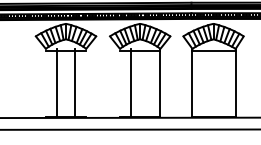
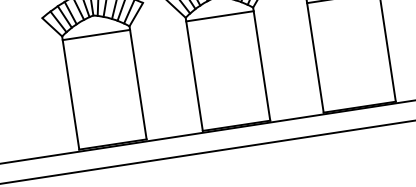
line: (56, 82) -> (70, 92), moved
line: (75, 82) -> (138, 82), moved
line: (130, 82) -> (193, 73), moved

